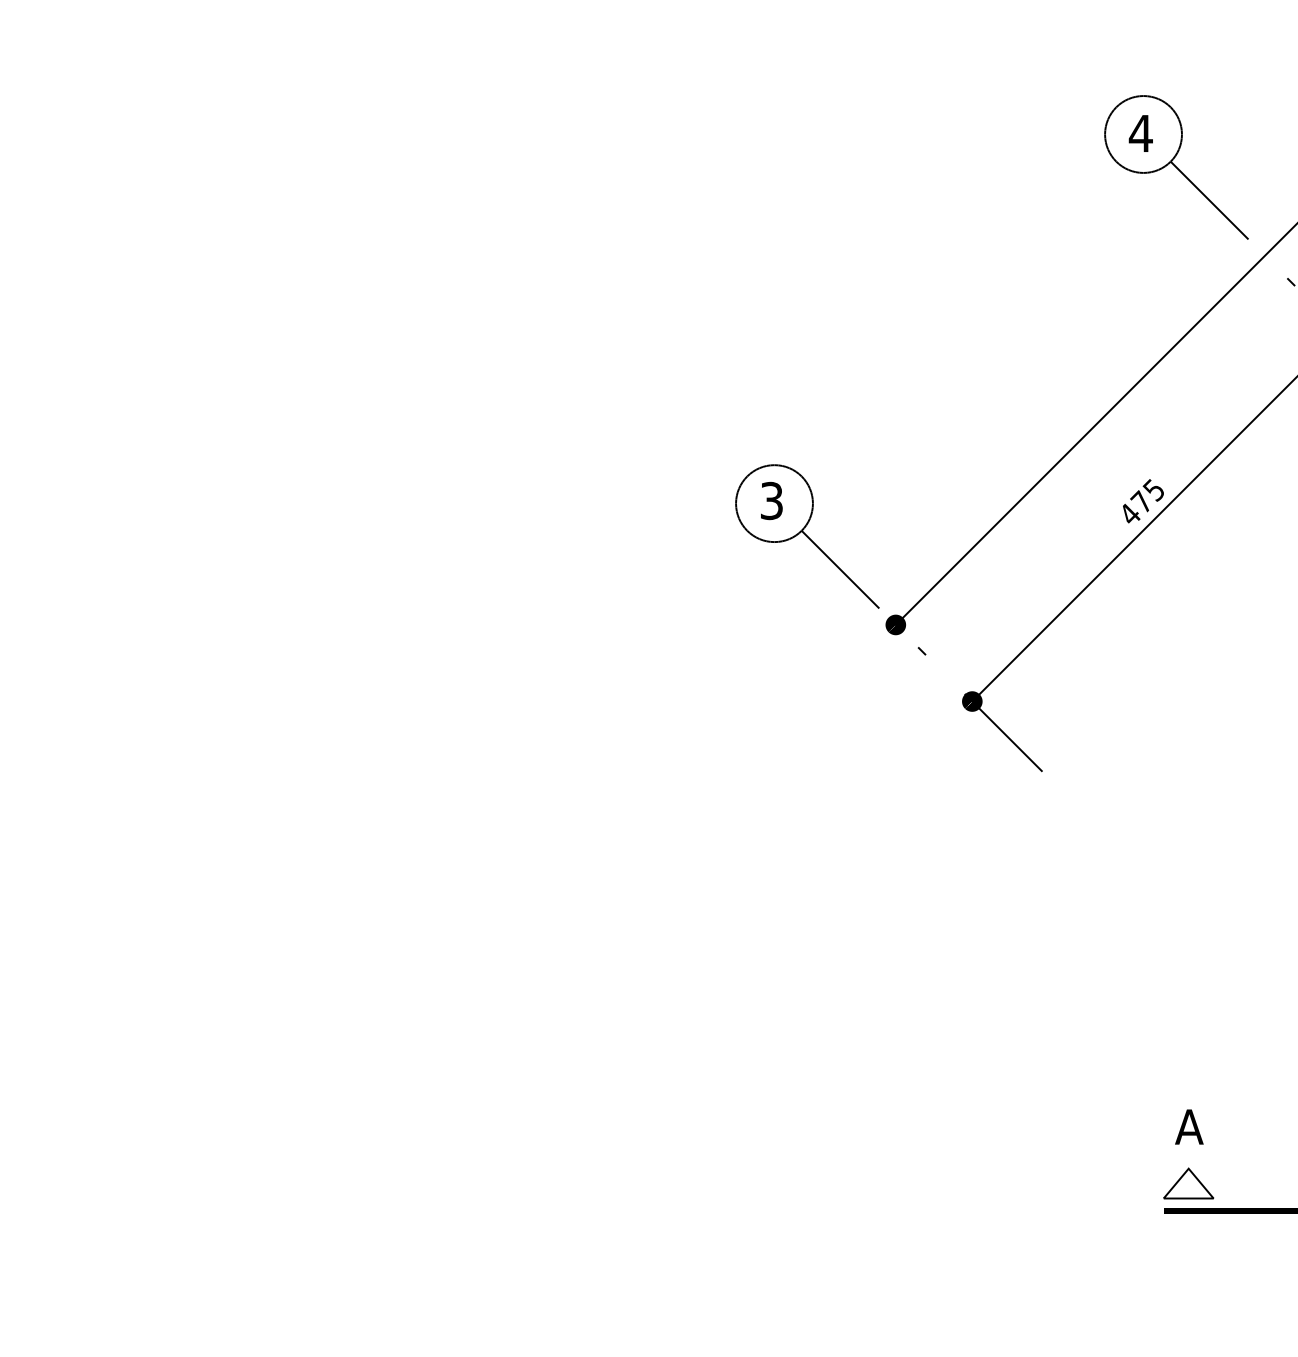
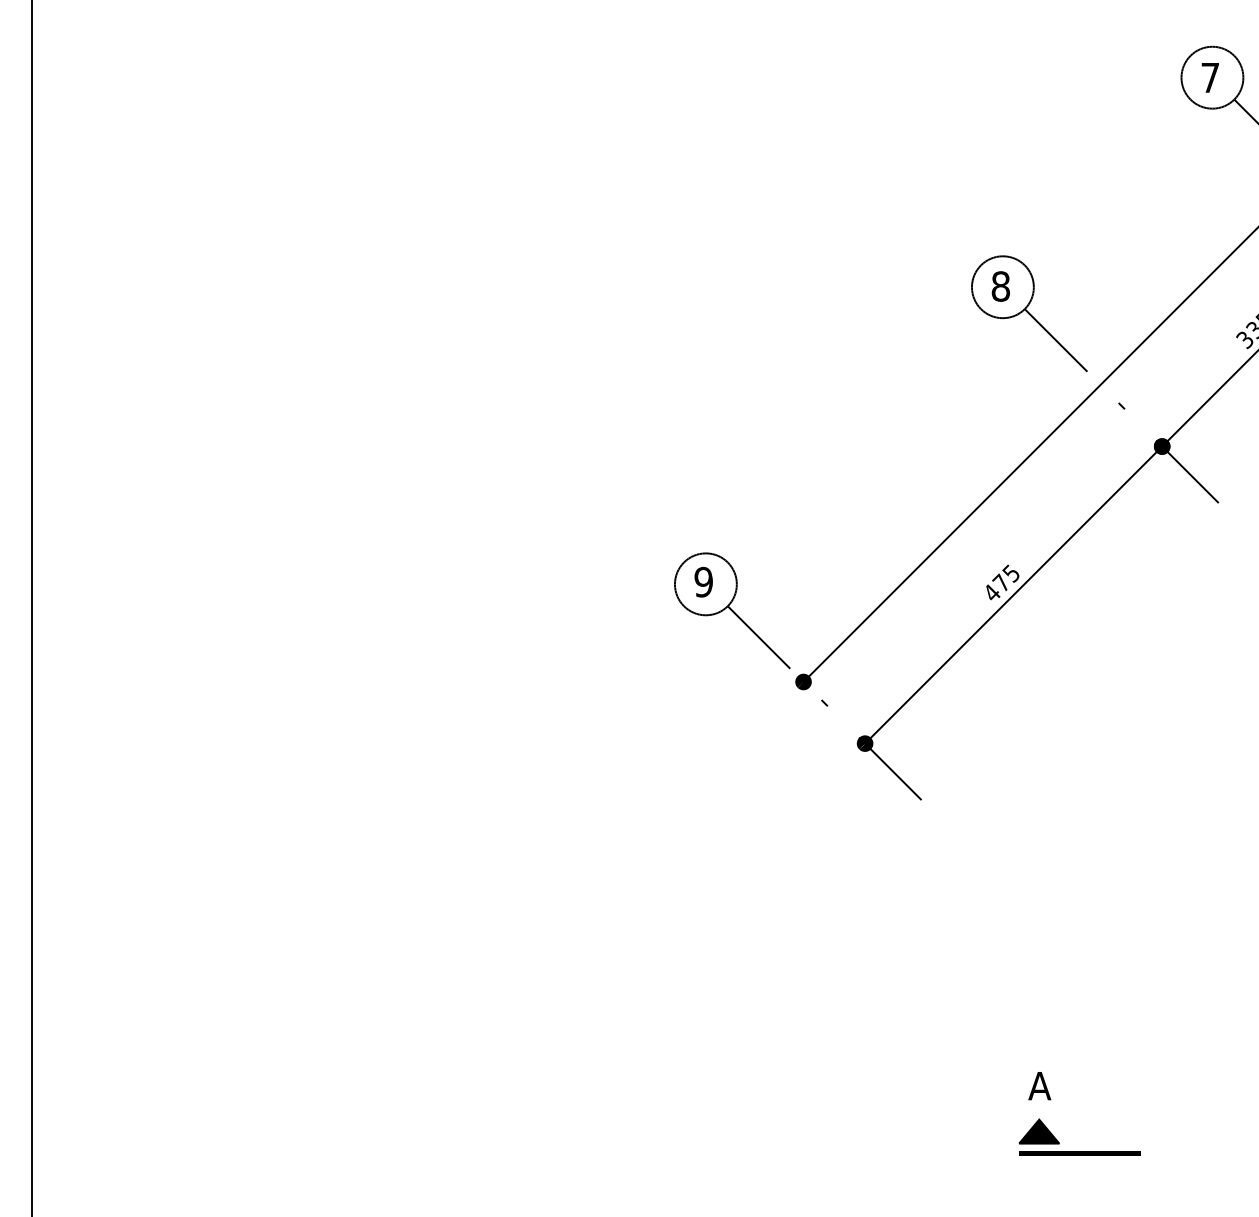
text: (1140, 133) -> (1000, 286), 4 -> 8
text: (771, 501) -> (703, 582), 3 -> 9
fill: (1188, 1183) -> (1039, 1131), added

